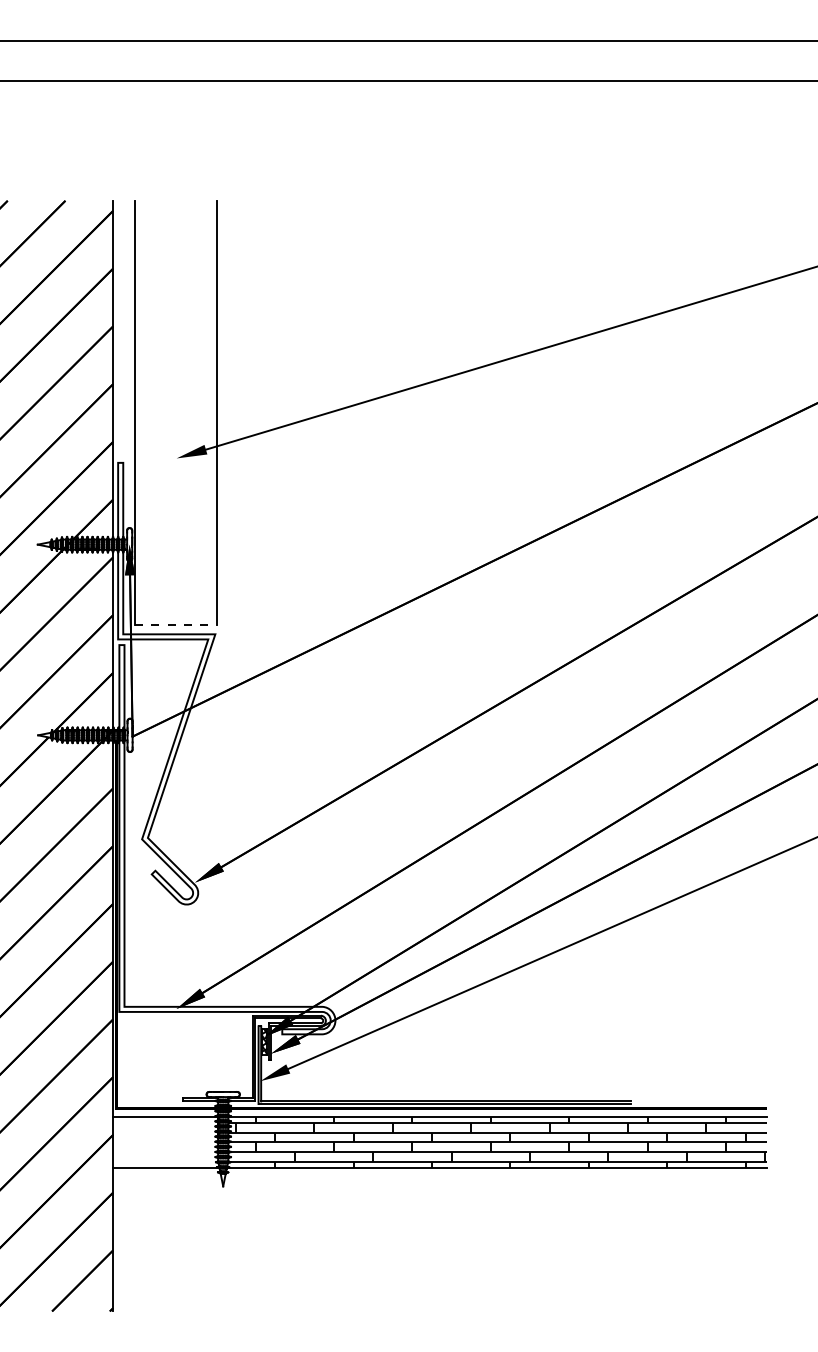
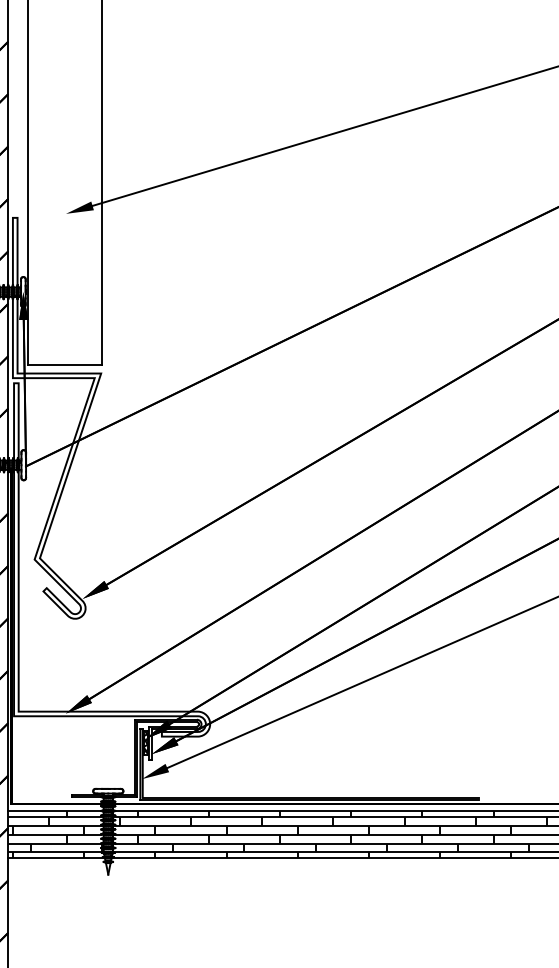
line: (175, 624) -> (64, 364), dashed -> solid
hatch: (165, 1141) -> (55, 833), added

